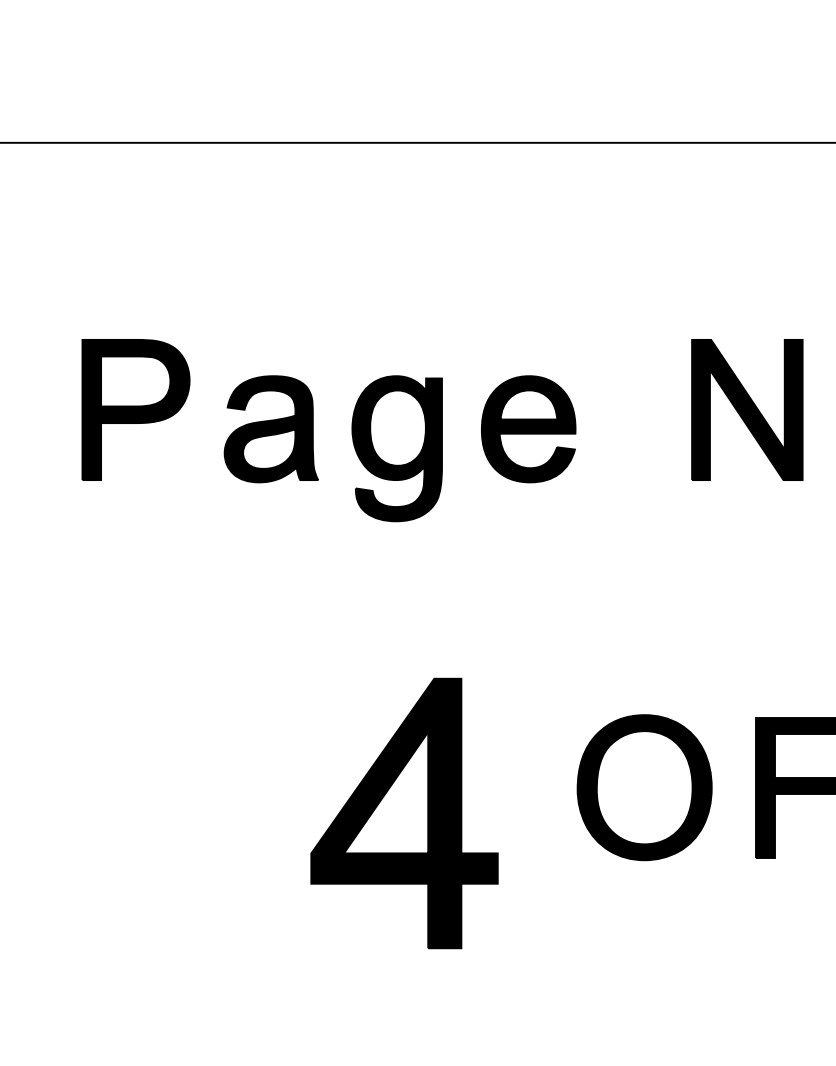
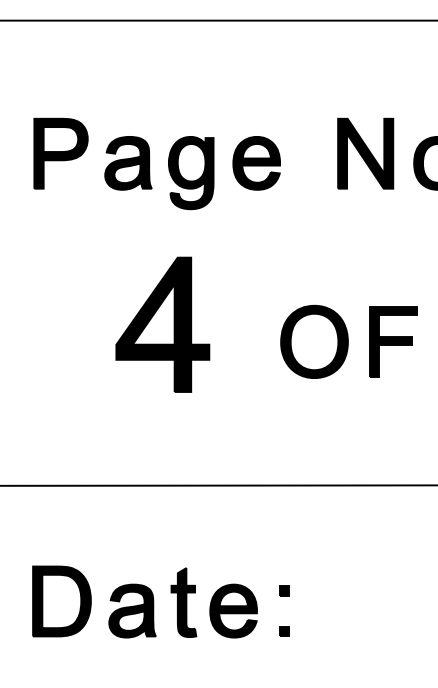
part: (403, 812) -> (162, 324), moved

